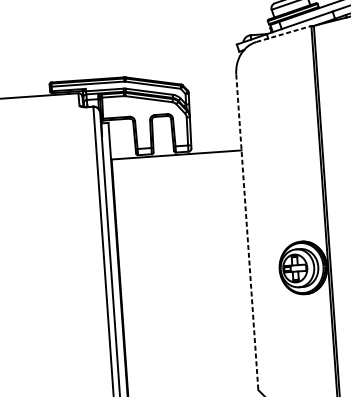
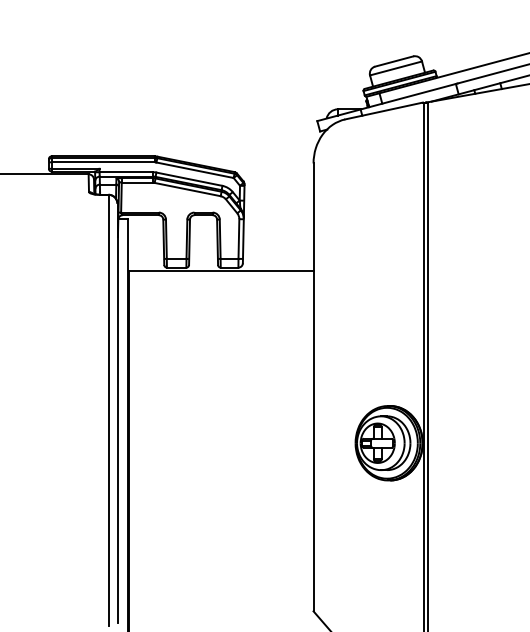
line: (283, 34) -> (384, 111), dashed -> solid
line: (247, 232) -> (313, 387), dashed -> solid

